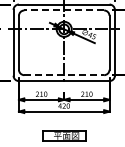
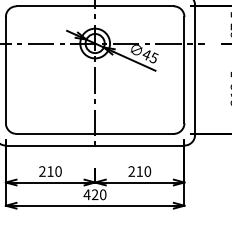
line: (64, 10) -> (95, 6), dashed -> solid
line: (64, 75) -> (95, 134), dashed -> solid

